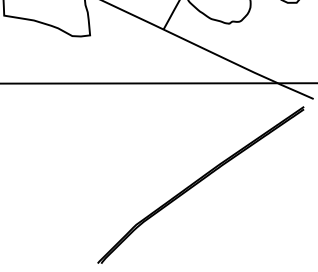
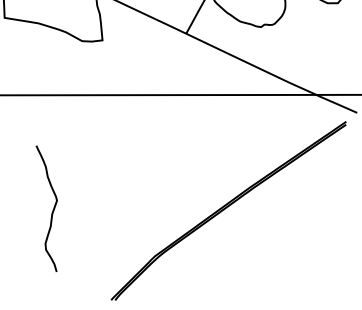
curve: (45, 185) -> (51, 211), added

